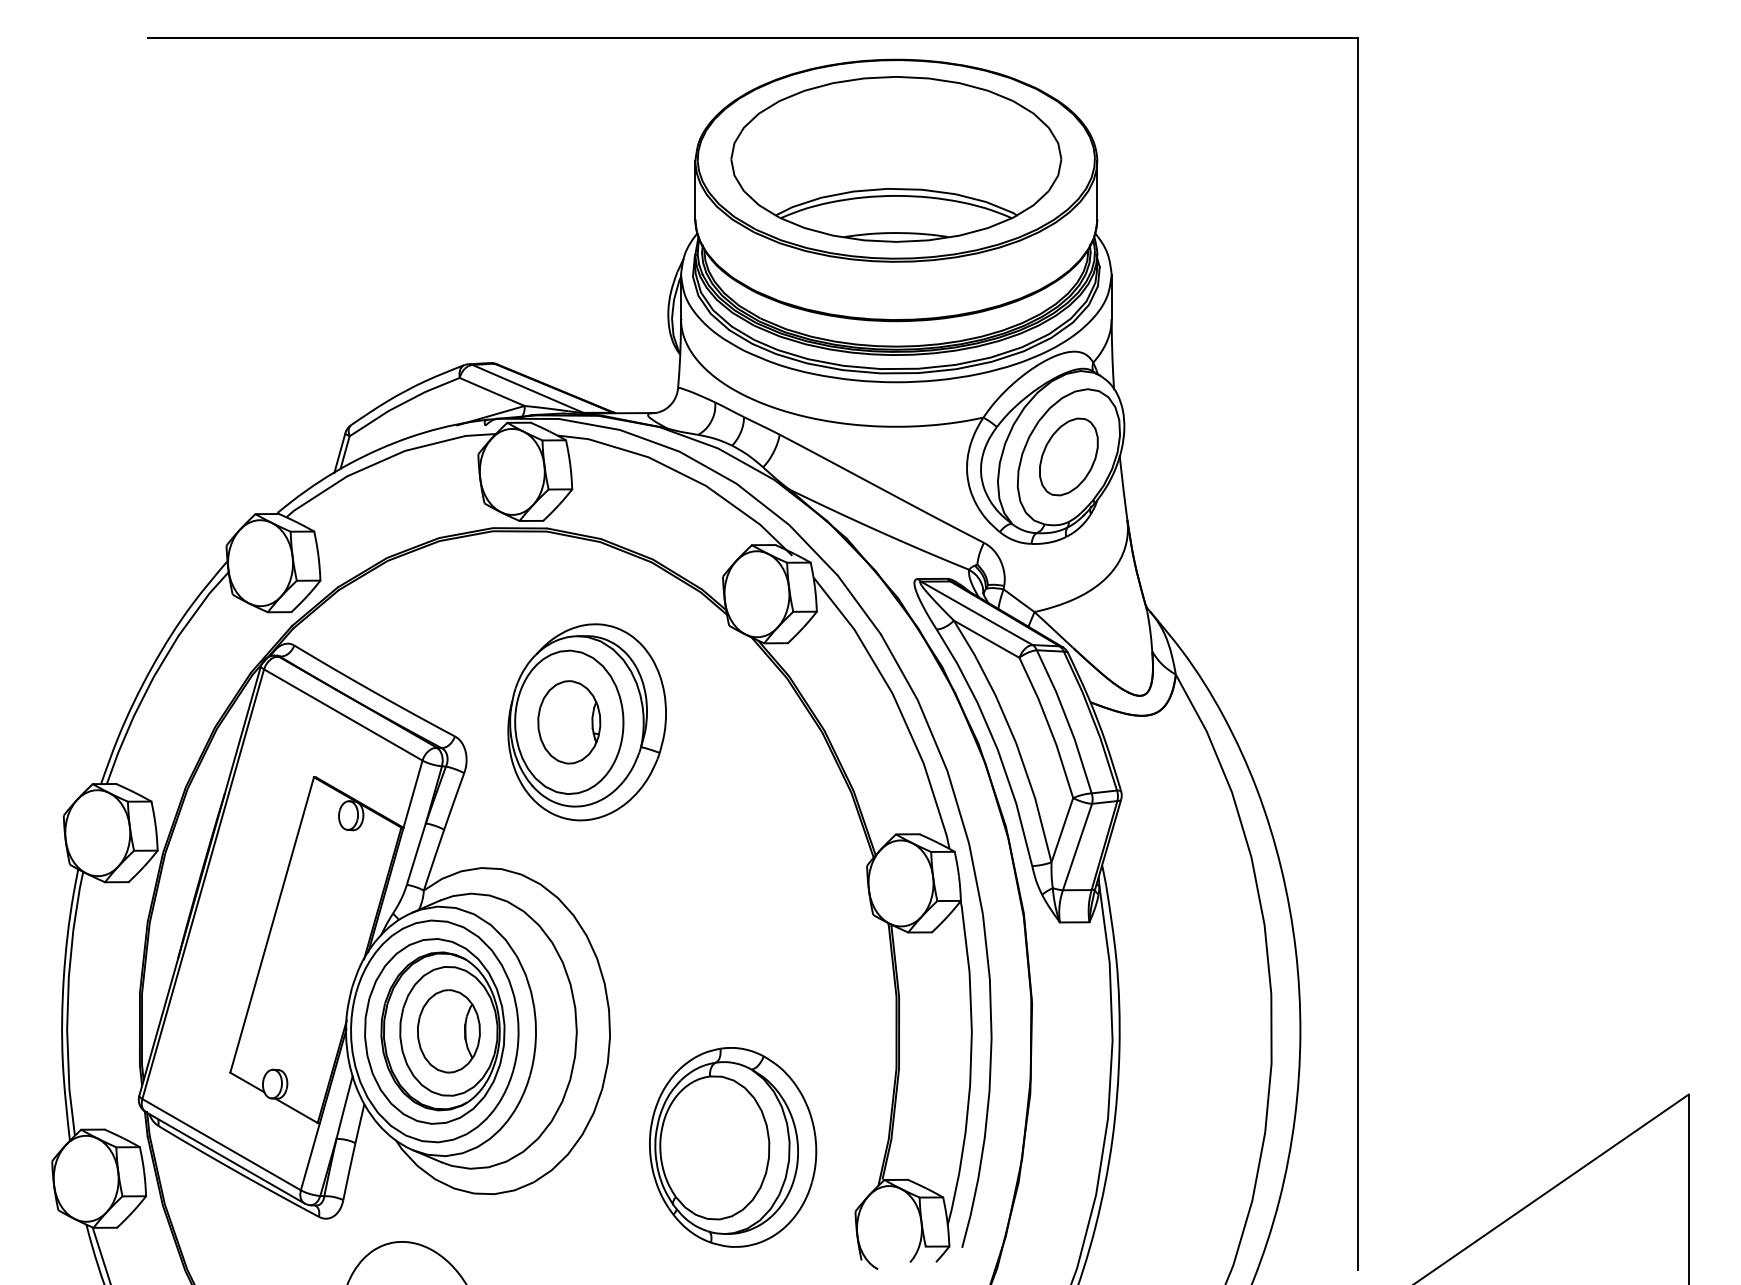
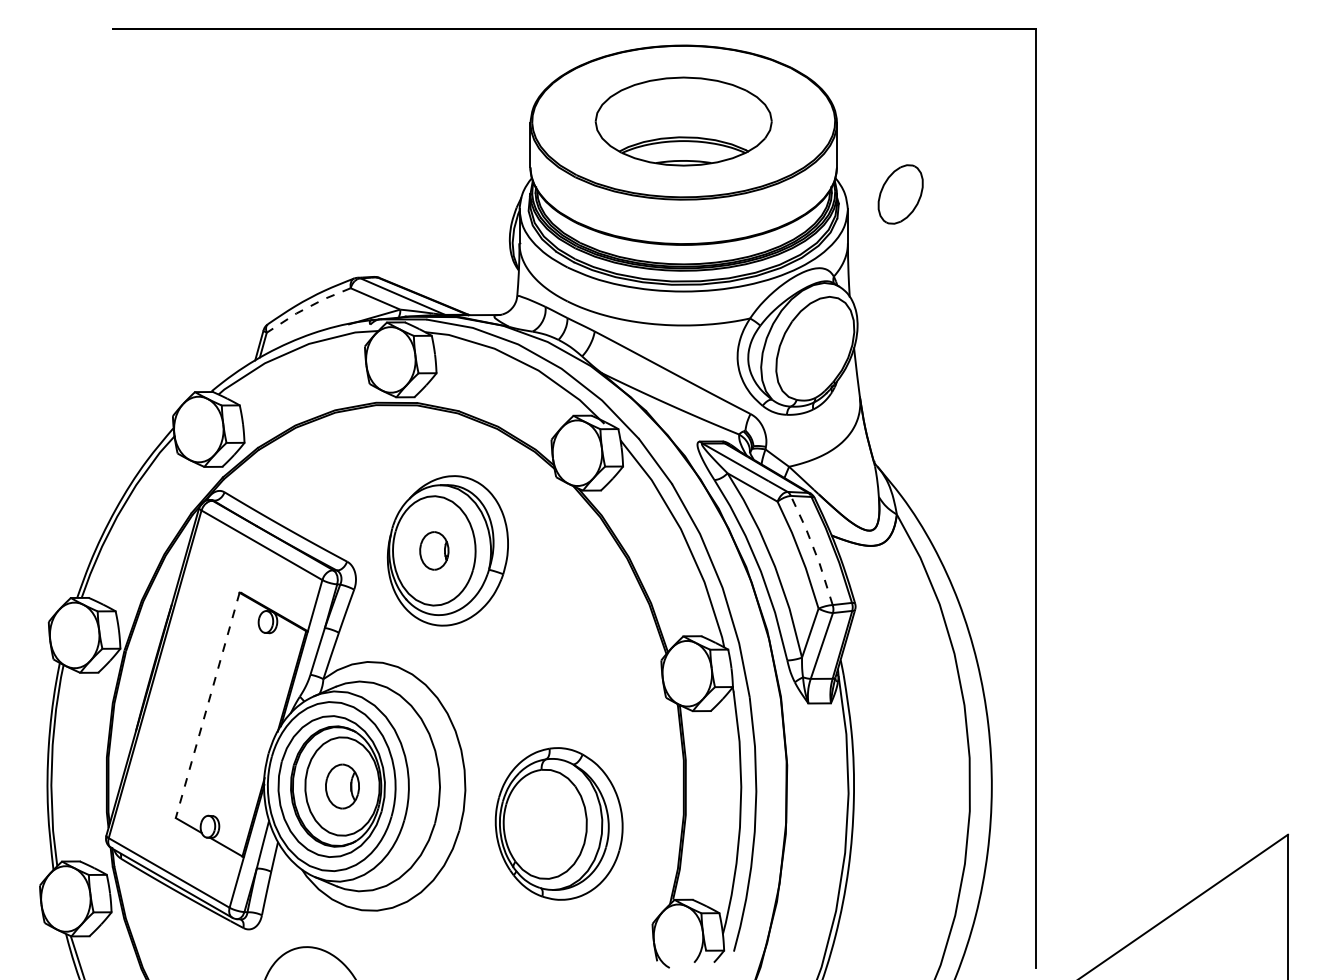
part: (896, 159) -> (683, 121), size x0.7
line: (402, 403) -> (307, 307), solid -> dashed
part: (1068, 456) -> (900, 194), moved
line: (1067, 720) -> (814, 549), solid -> dashed
part: (569, 722) -> (434, 551), size x0.6
line: (272, 925) -> (207, 705), solid -> dashed
part: (448, 1031) -> (342, 786), size x0.7
part: (733, 1147) -> (559, 824), moved

